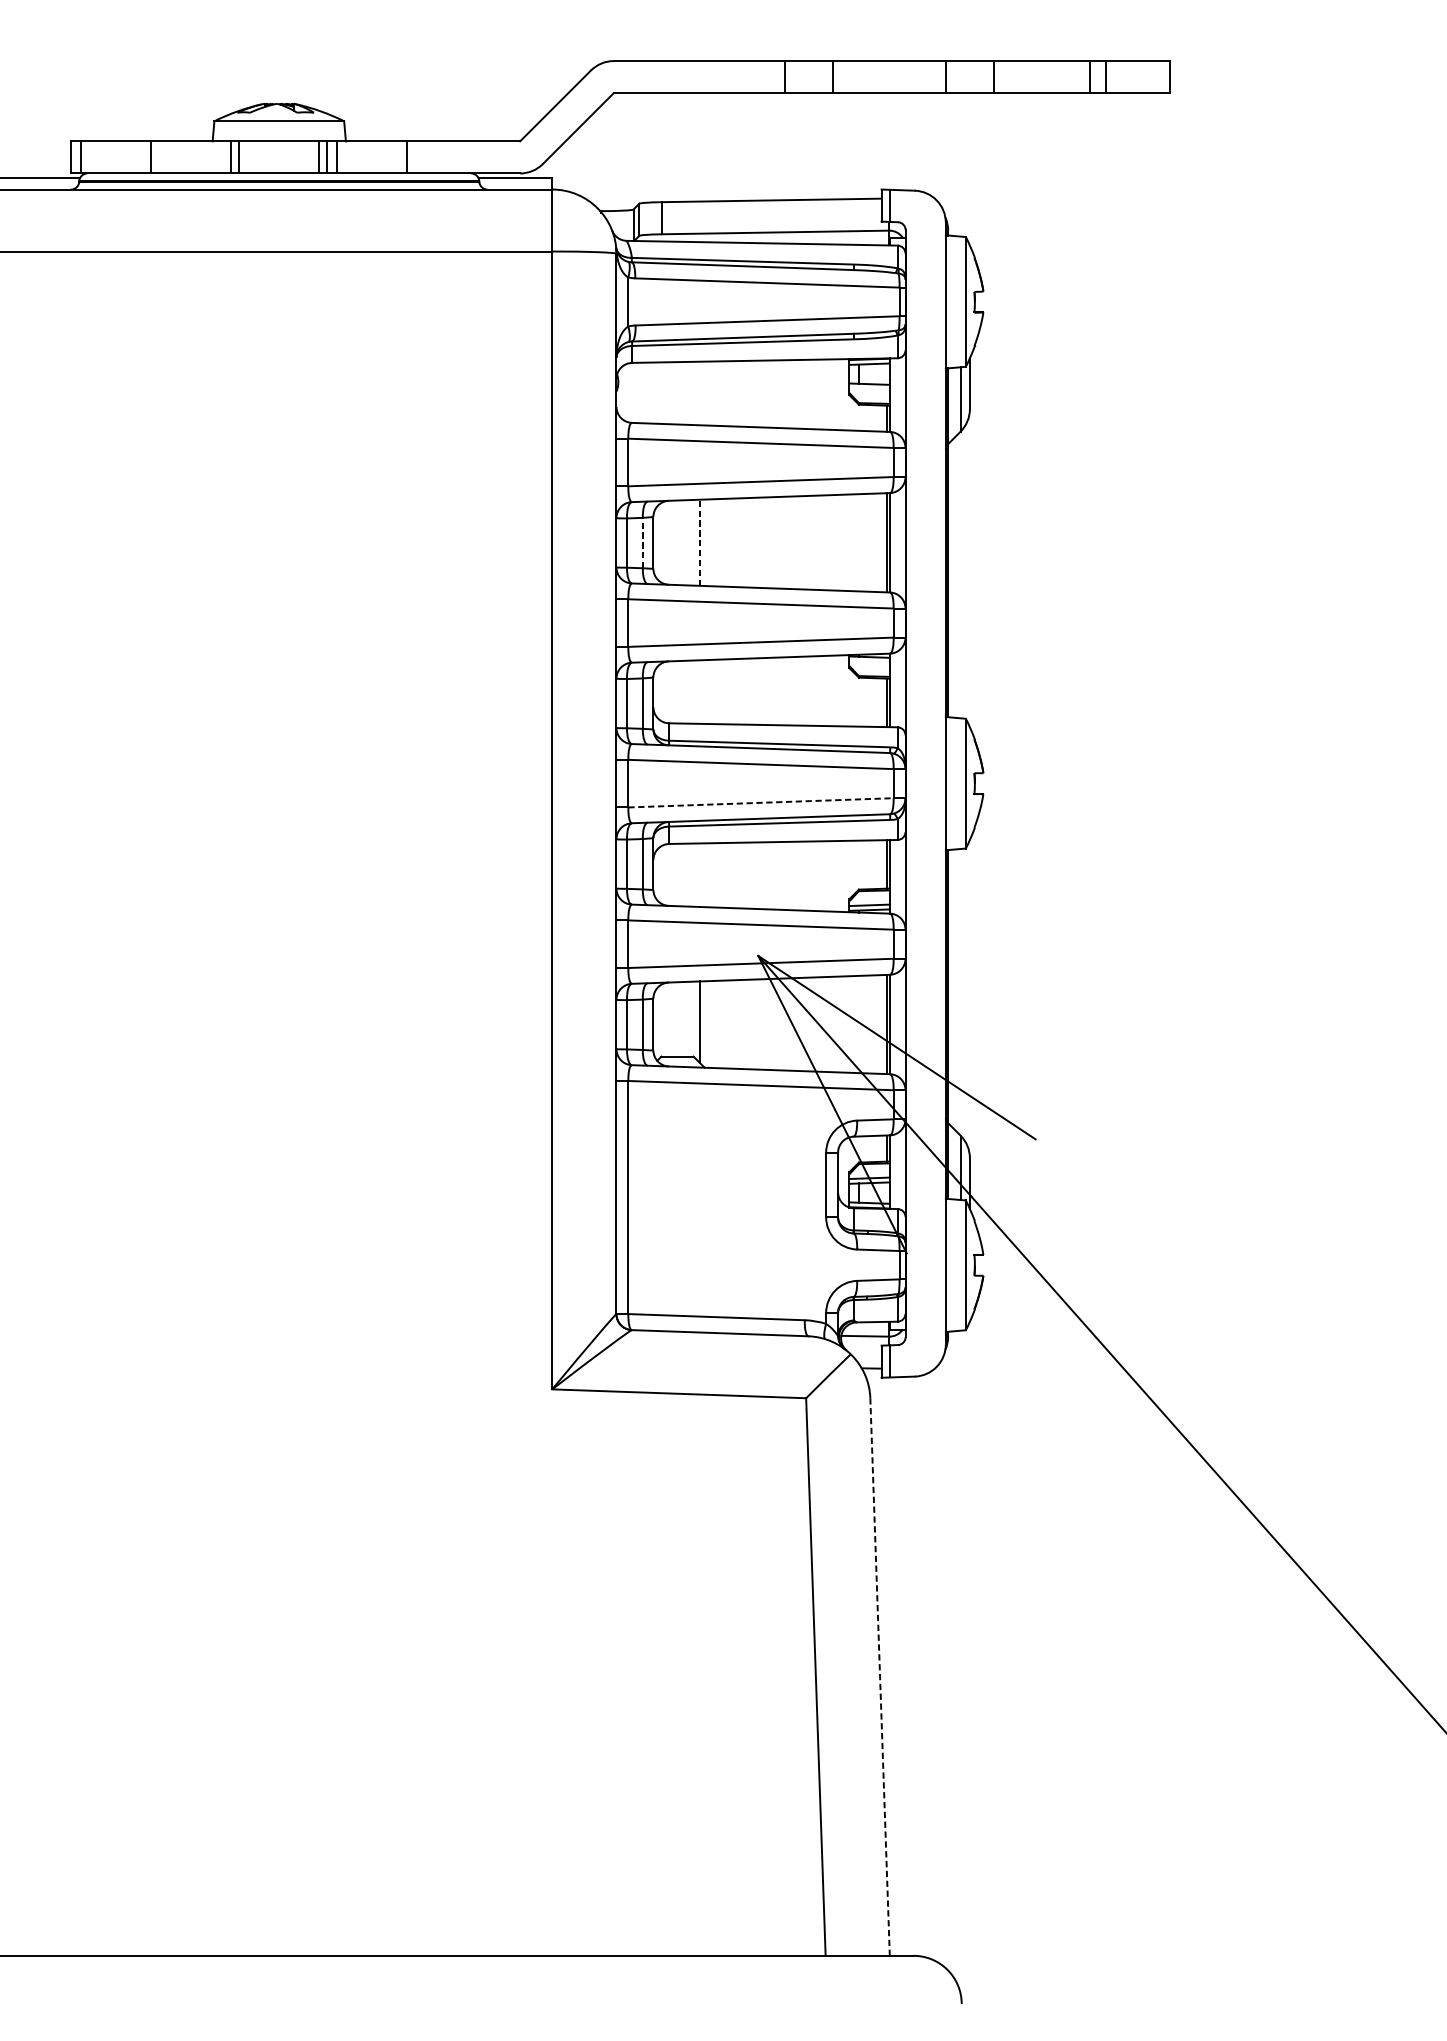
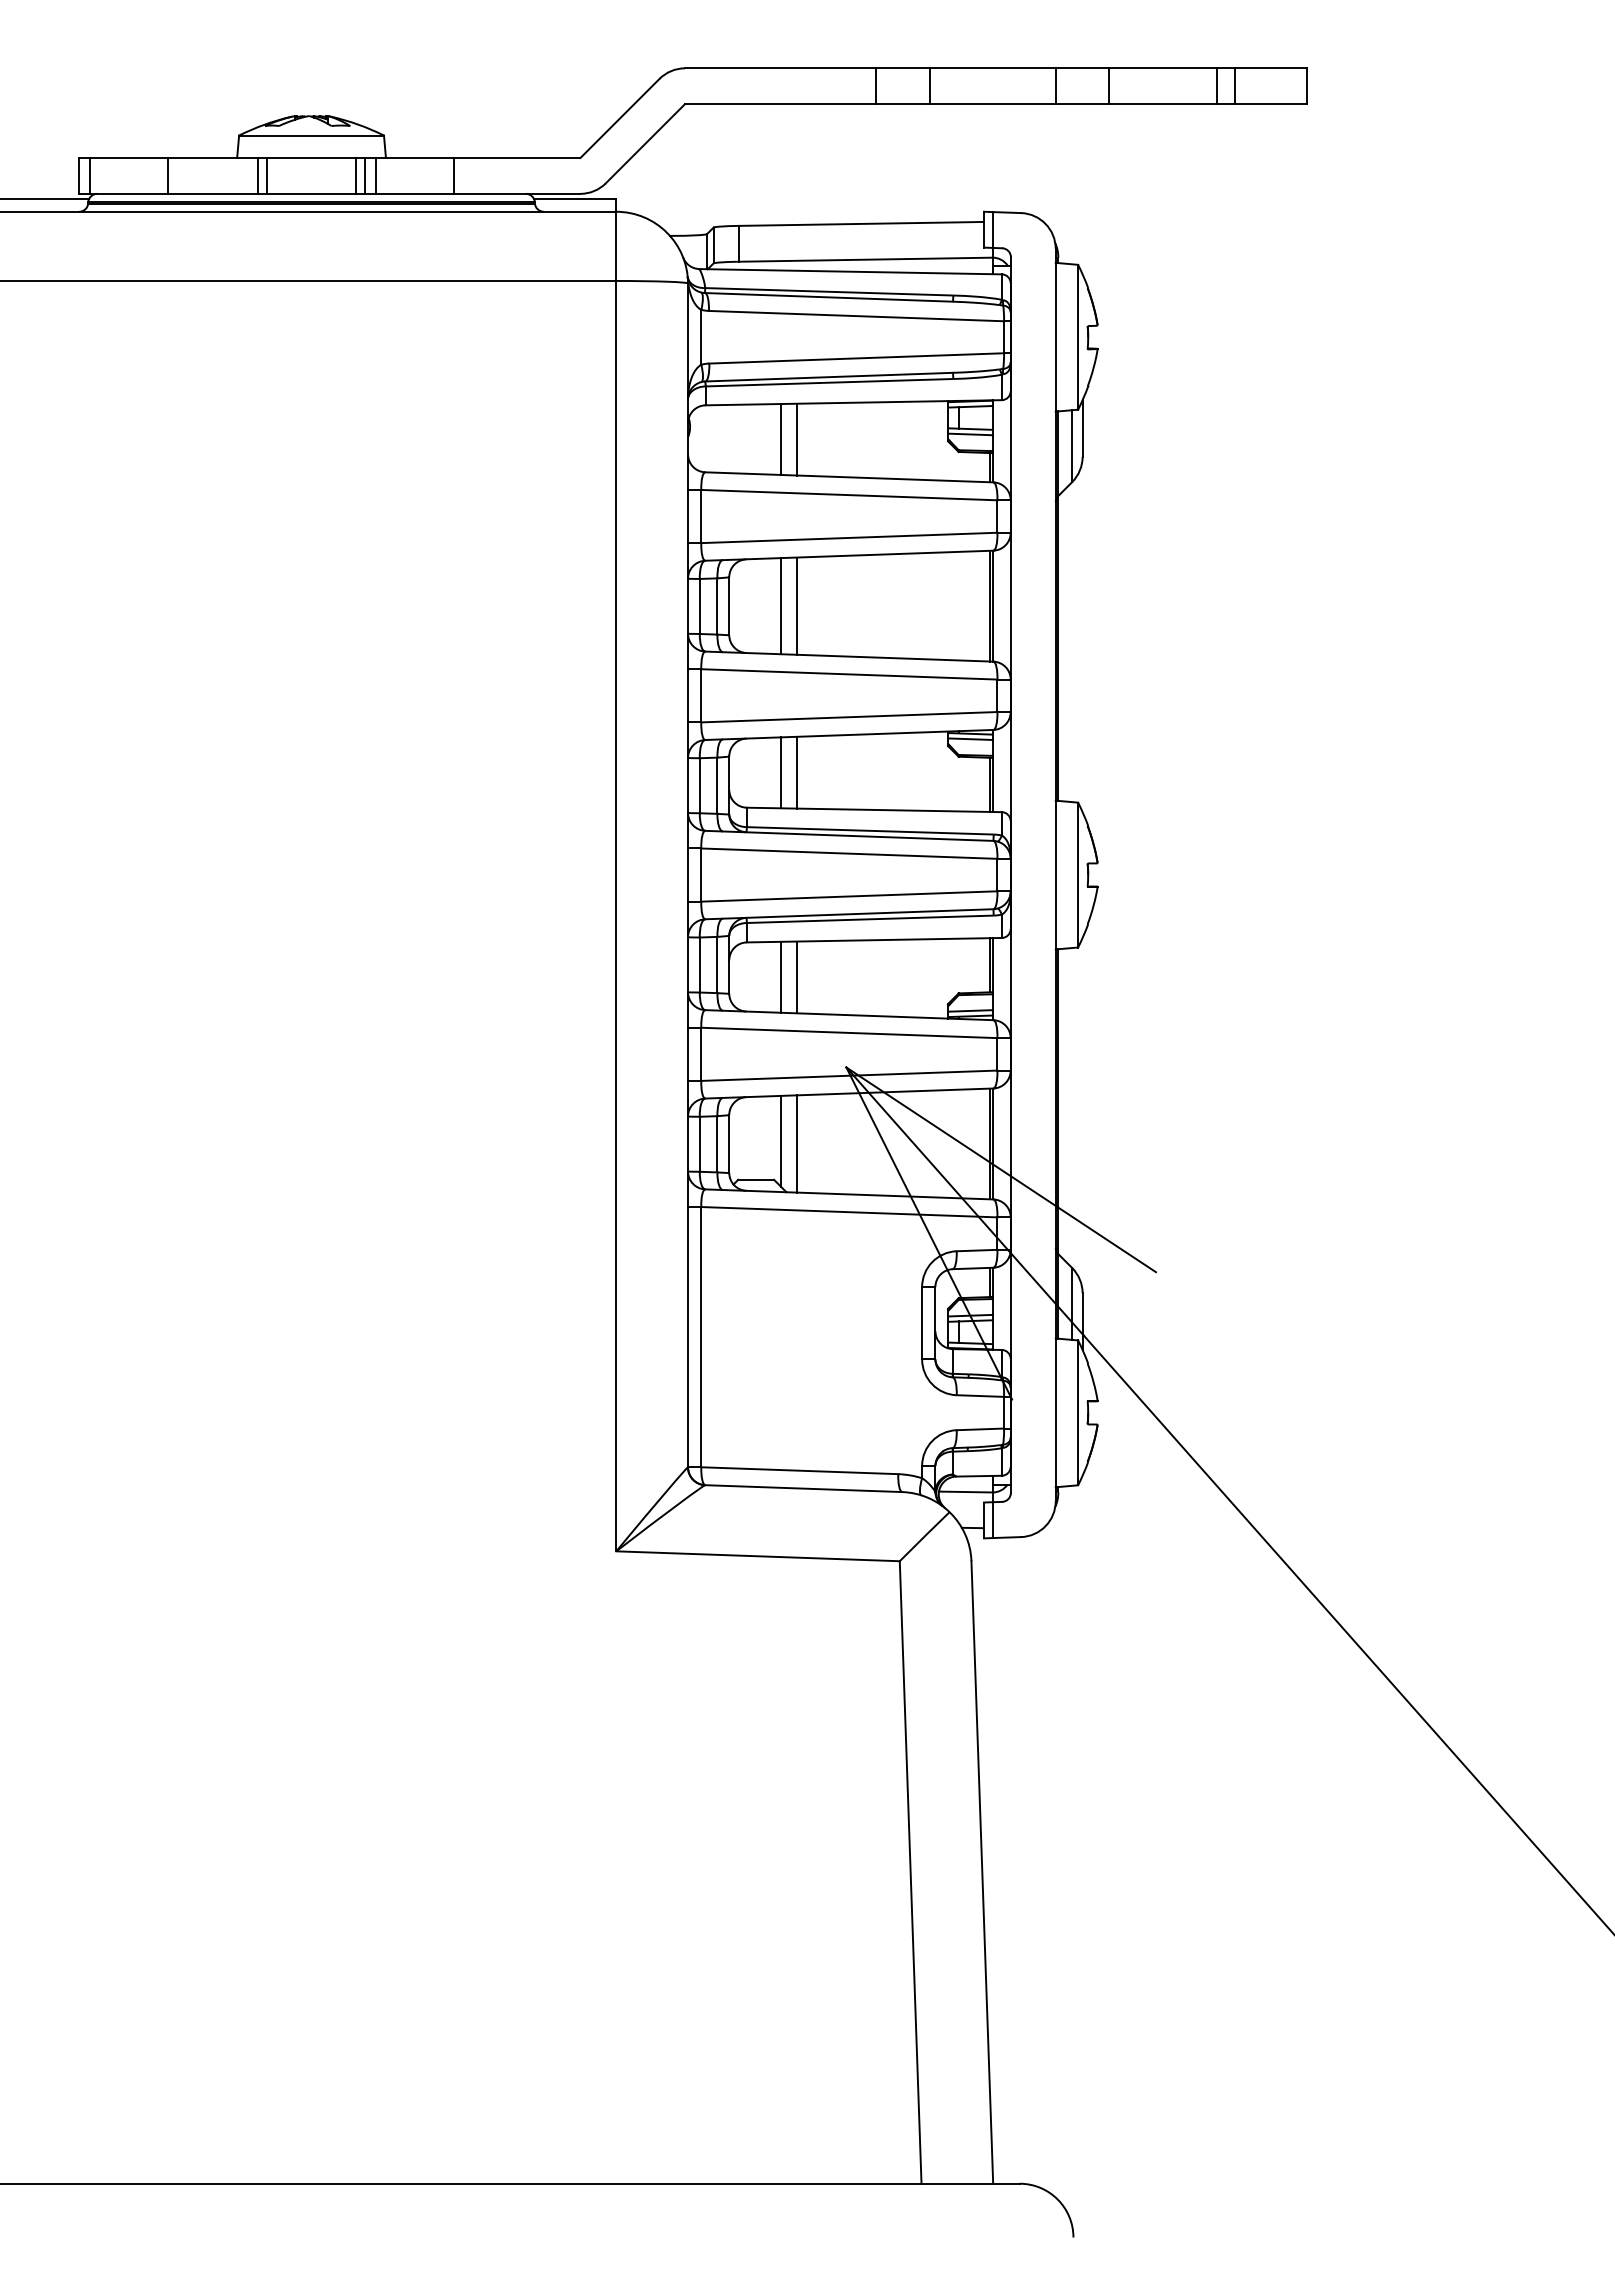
line: (868, 389) -> (969, 434), added
line: (700, 393) -> (781, 439), added
line: (714, 393) -> (797, 439), added
line: (642, 542) -> (717, 605), dashed -> solid
line: (700, 542) -> (781, 605), dashed -> solid
line: (714, 542) -> (797, 605), added
line: (868, 662) -> (969, 739), added
line: (700, 691) -> (781, 772), added
line: (714, 691) -> (797, 772), added
line: (761, 802) -> (849, 896), dashed -> solid
line: (700, 874) -> (781, 976), added
line: (714, 875) -> (797, 977), added
line: (714, 1024) -> (797, 1143), added
line: (880, 1677) -> (982, 1872), dashed -> solid

